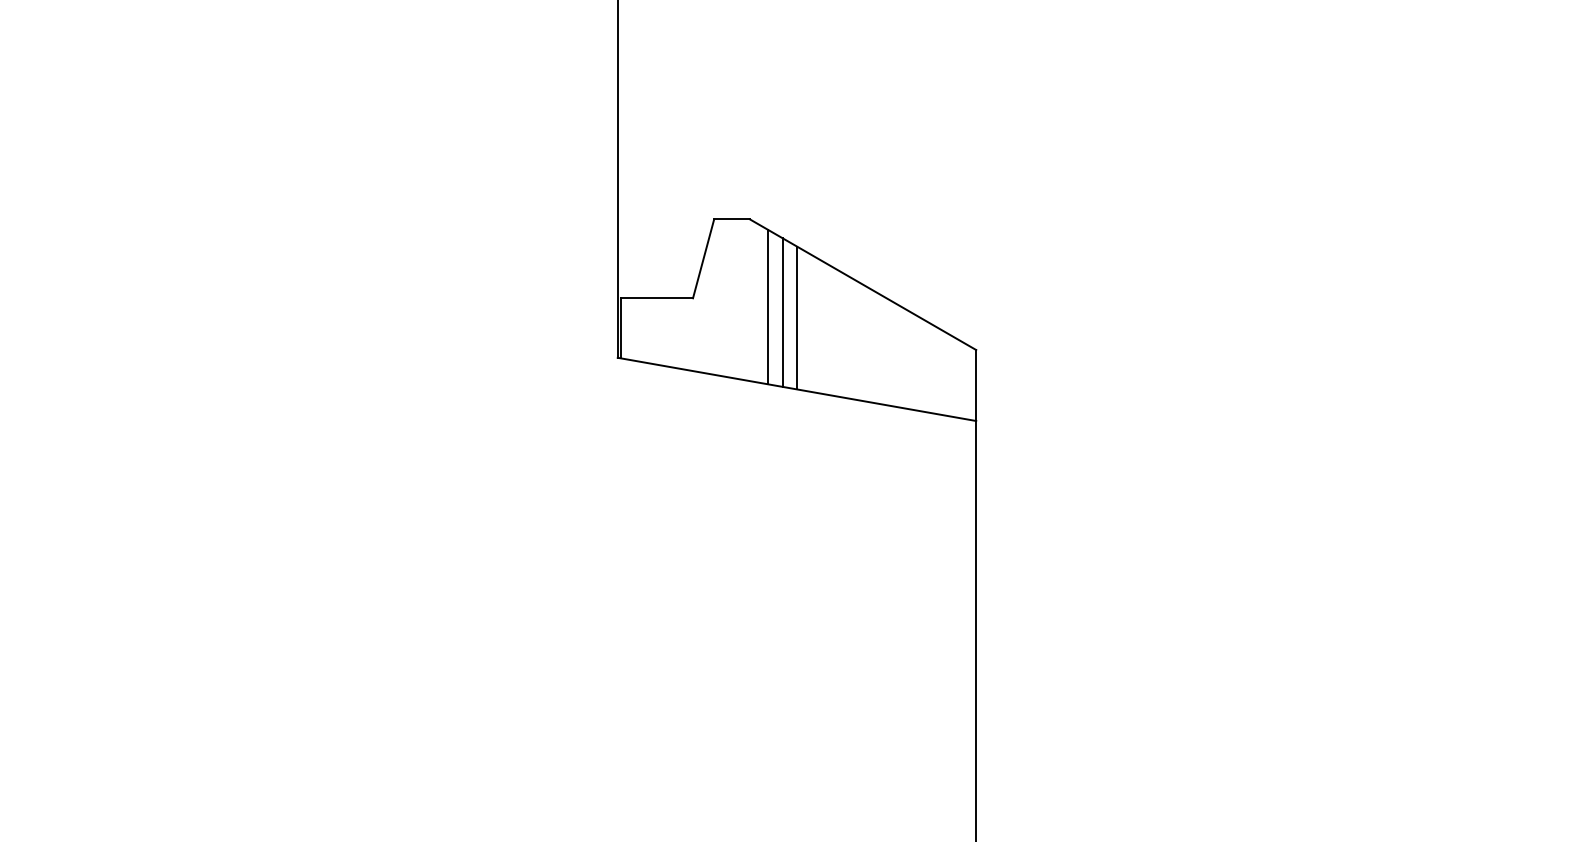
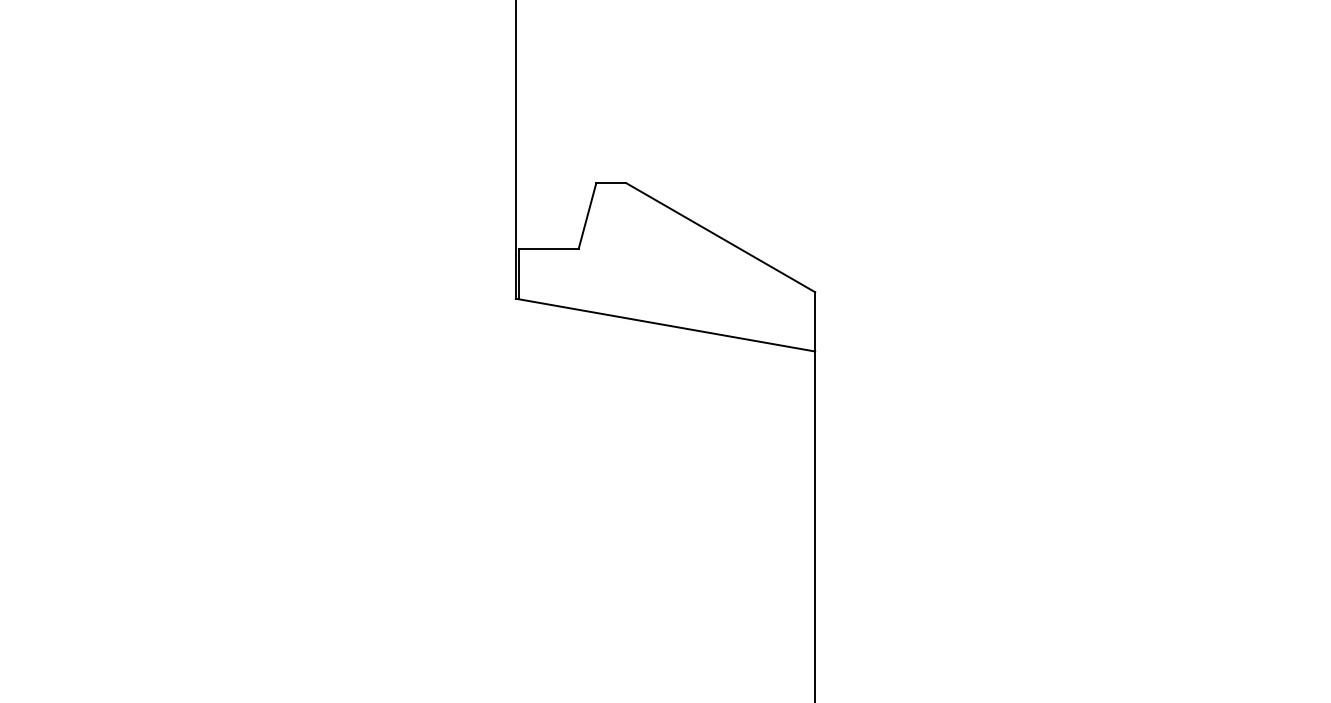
line: (768, 306) -> (641, 255), removed
line: (782, 312) -> (653, 260), removed
line: (797, 318) -> (665, 265), removed

